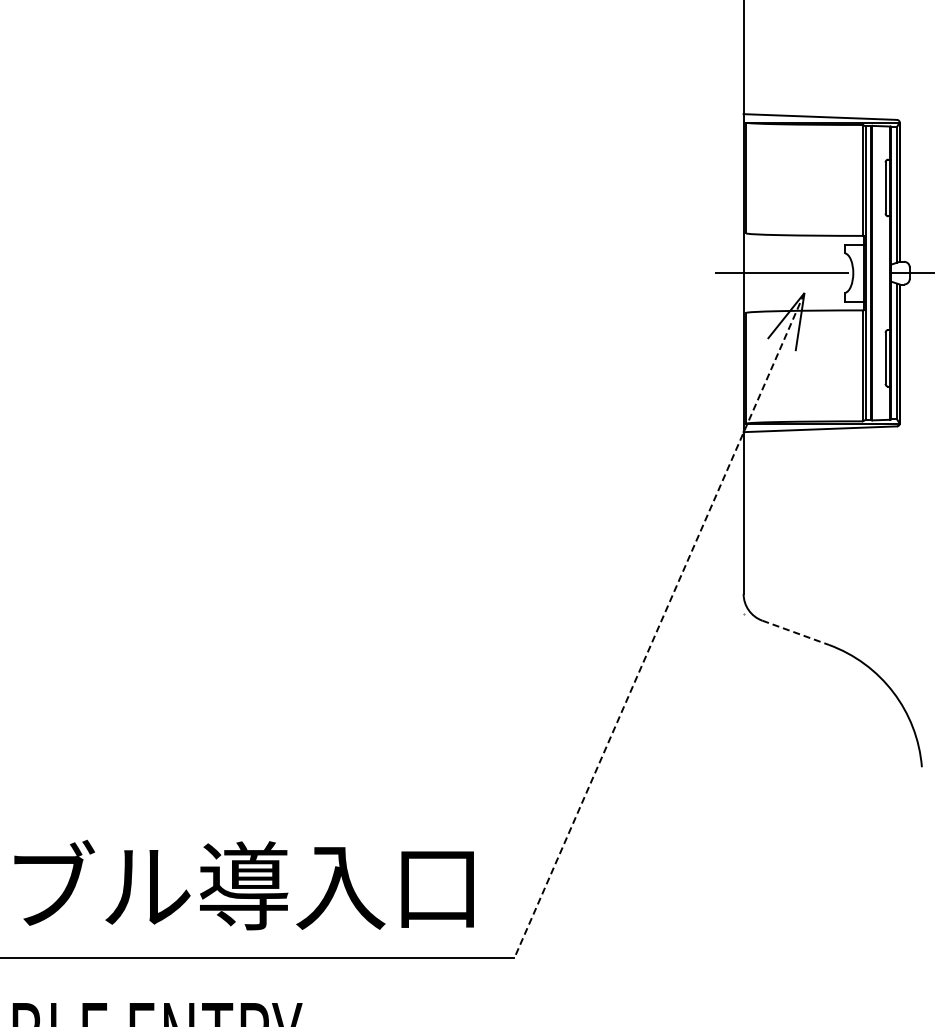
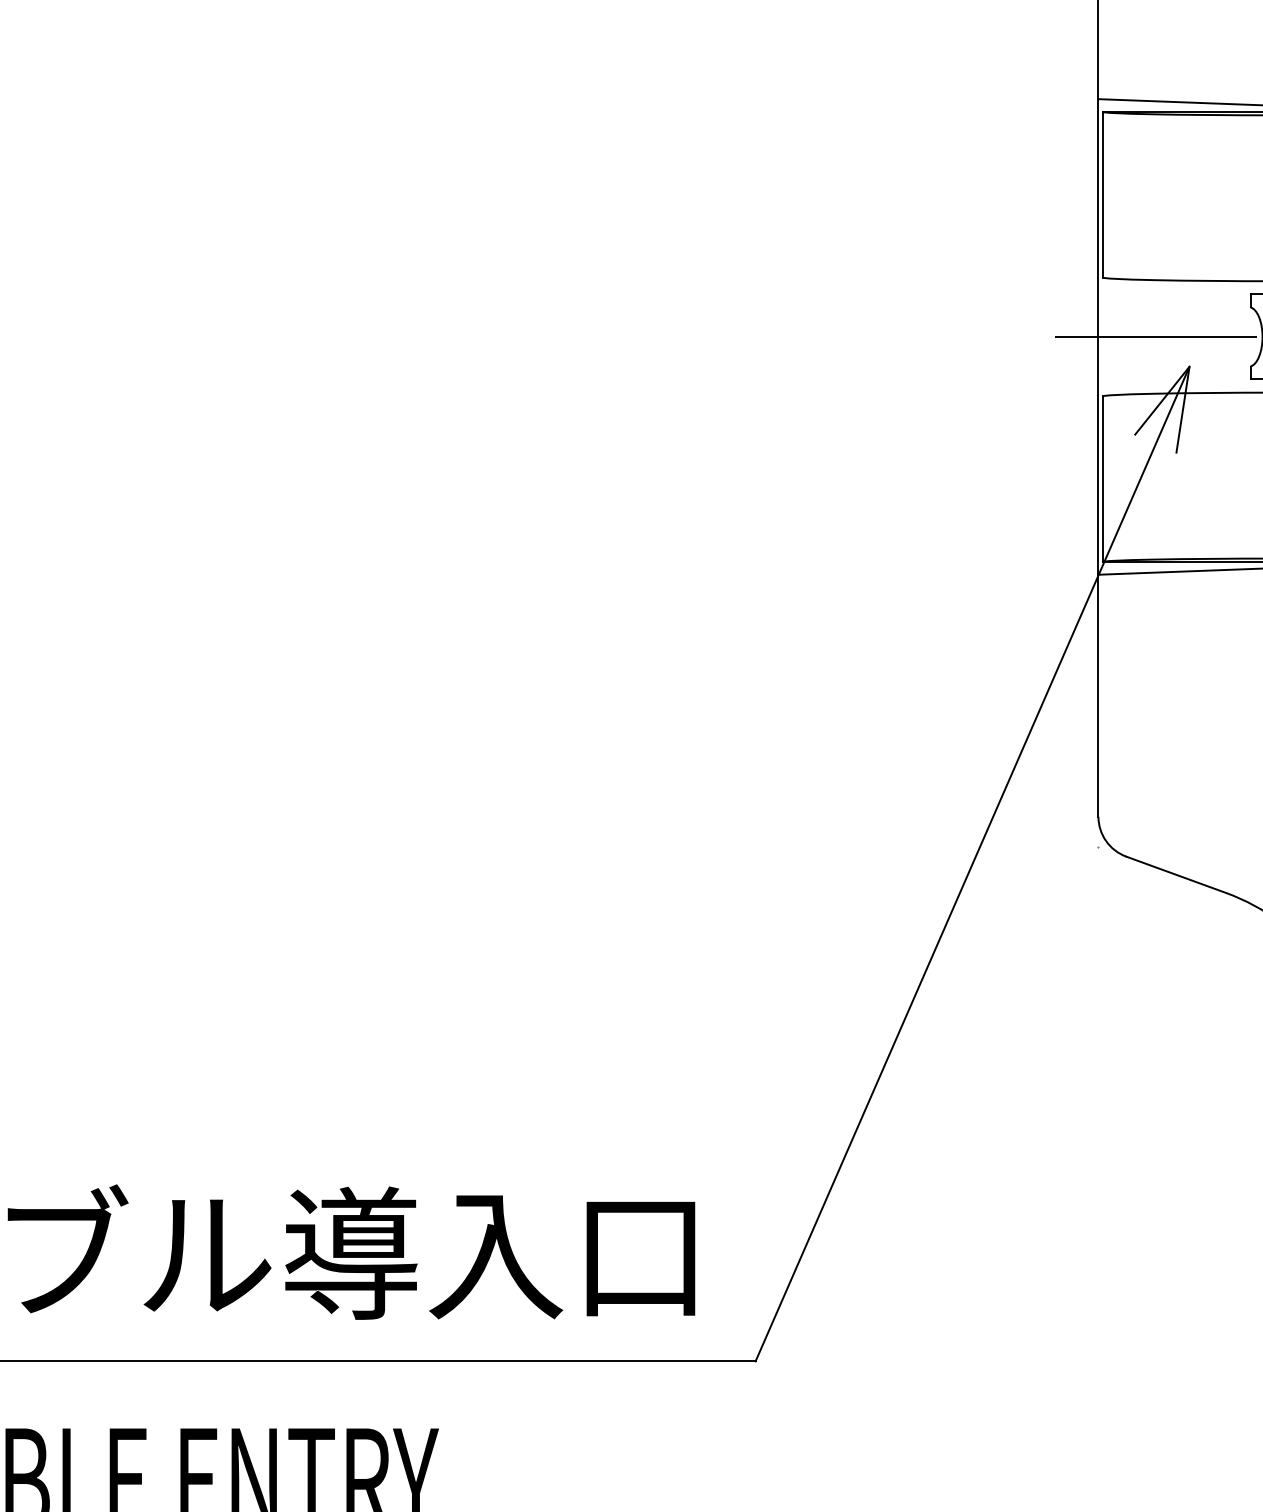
line: (659, 625) -> (972, 863), dashed -> solid
line: (796, 632) -> (1177, 874), dashed -> solid

